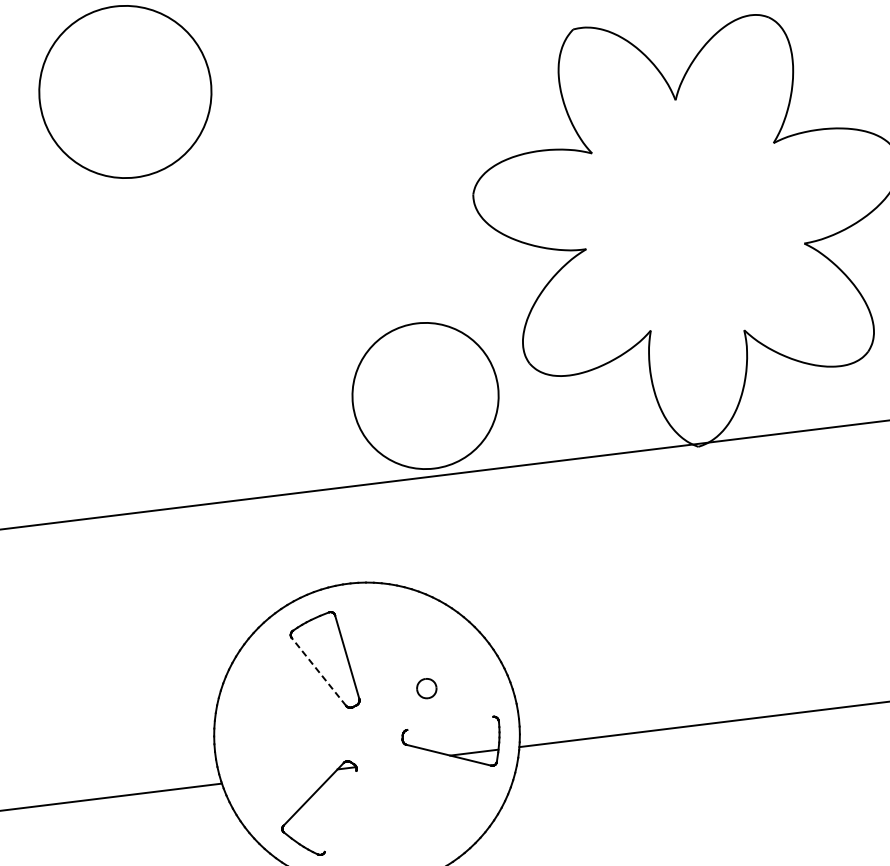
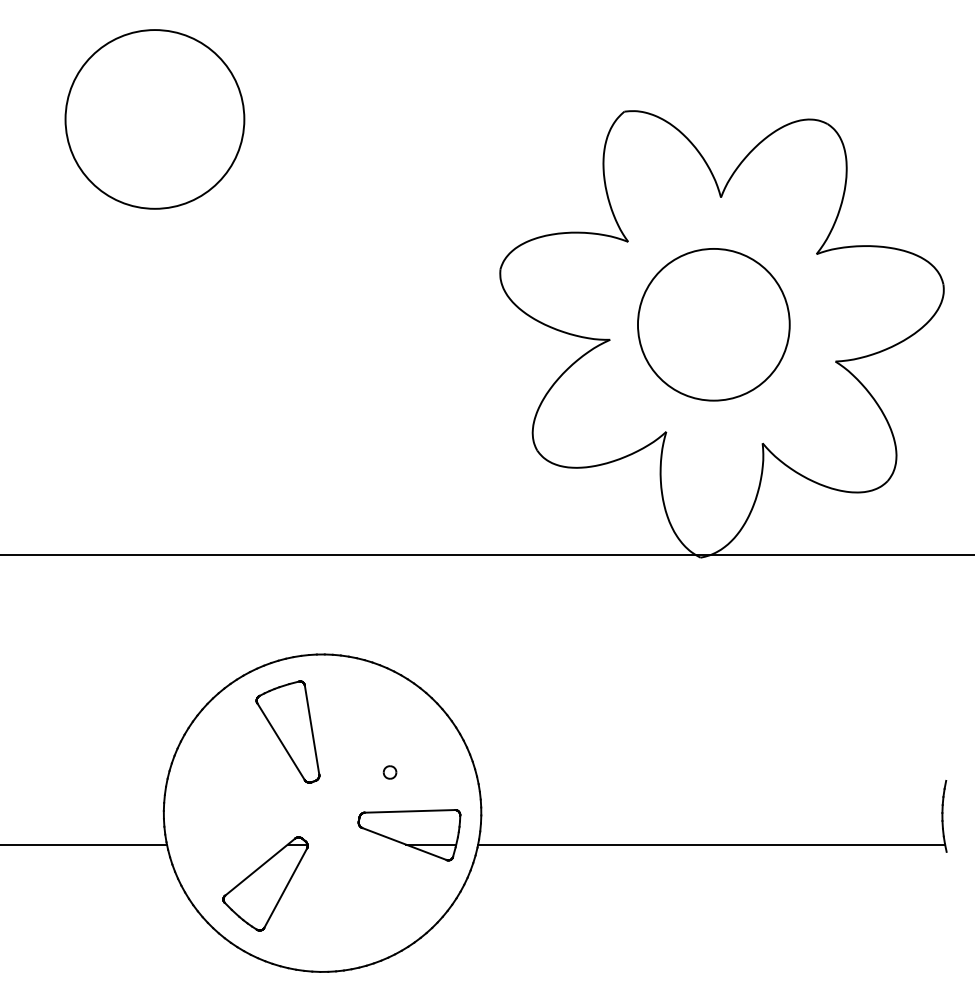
circle: (425, 395) -> (713, 324), moved
line: (318, 671) -> (280, 741), dashed -> solid
part: (426, 688) -> (389, 772), size x0.62
line: (449, 723) -> (409, 811), added
line: (340, 810) -> (285, 887), added

